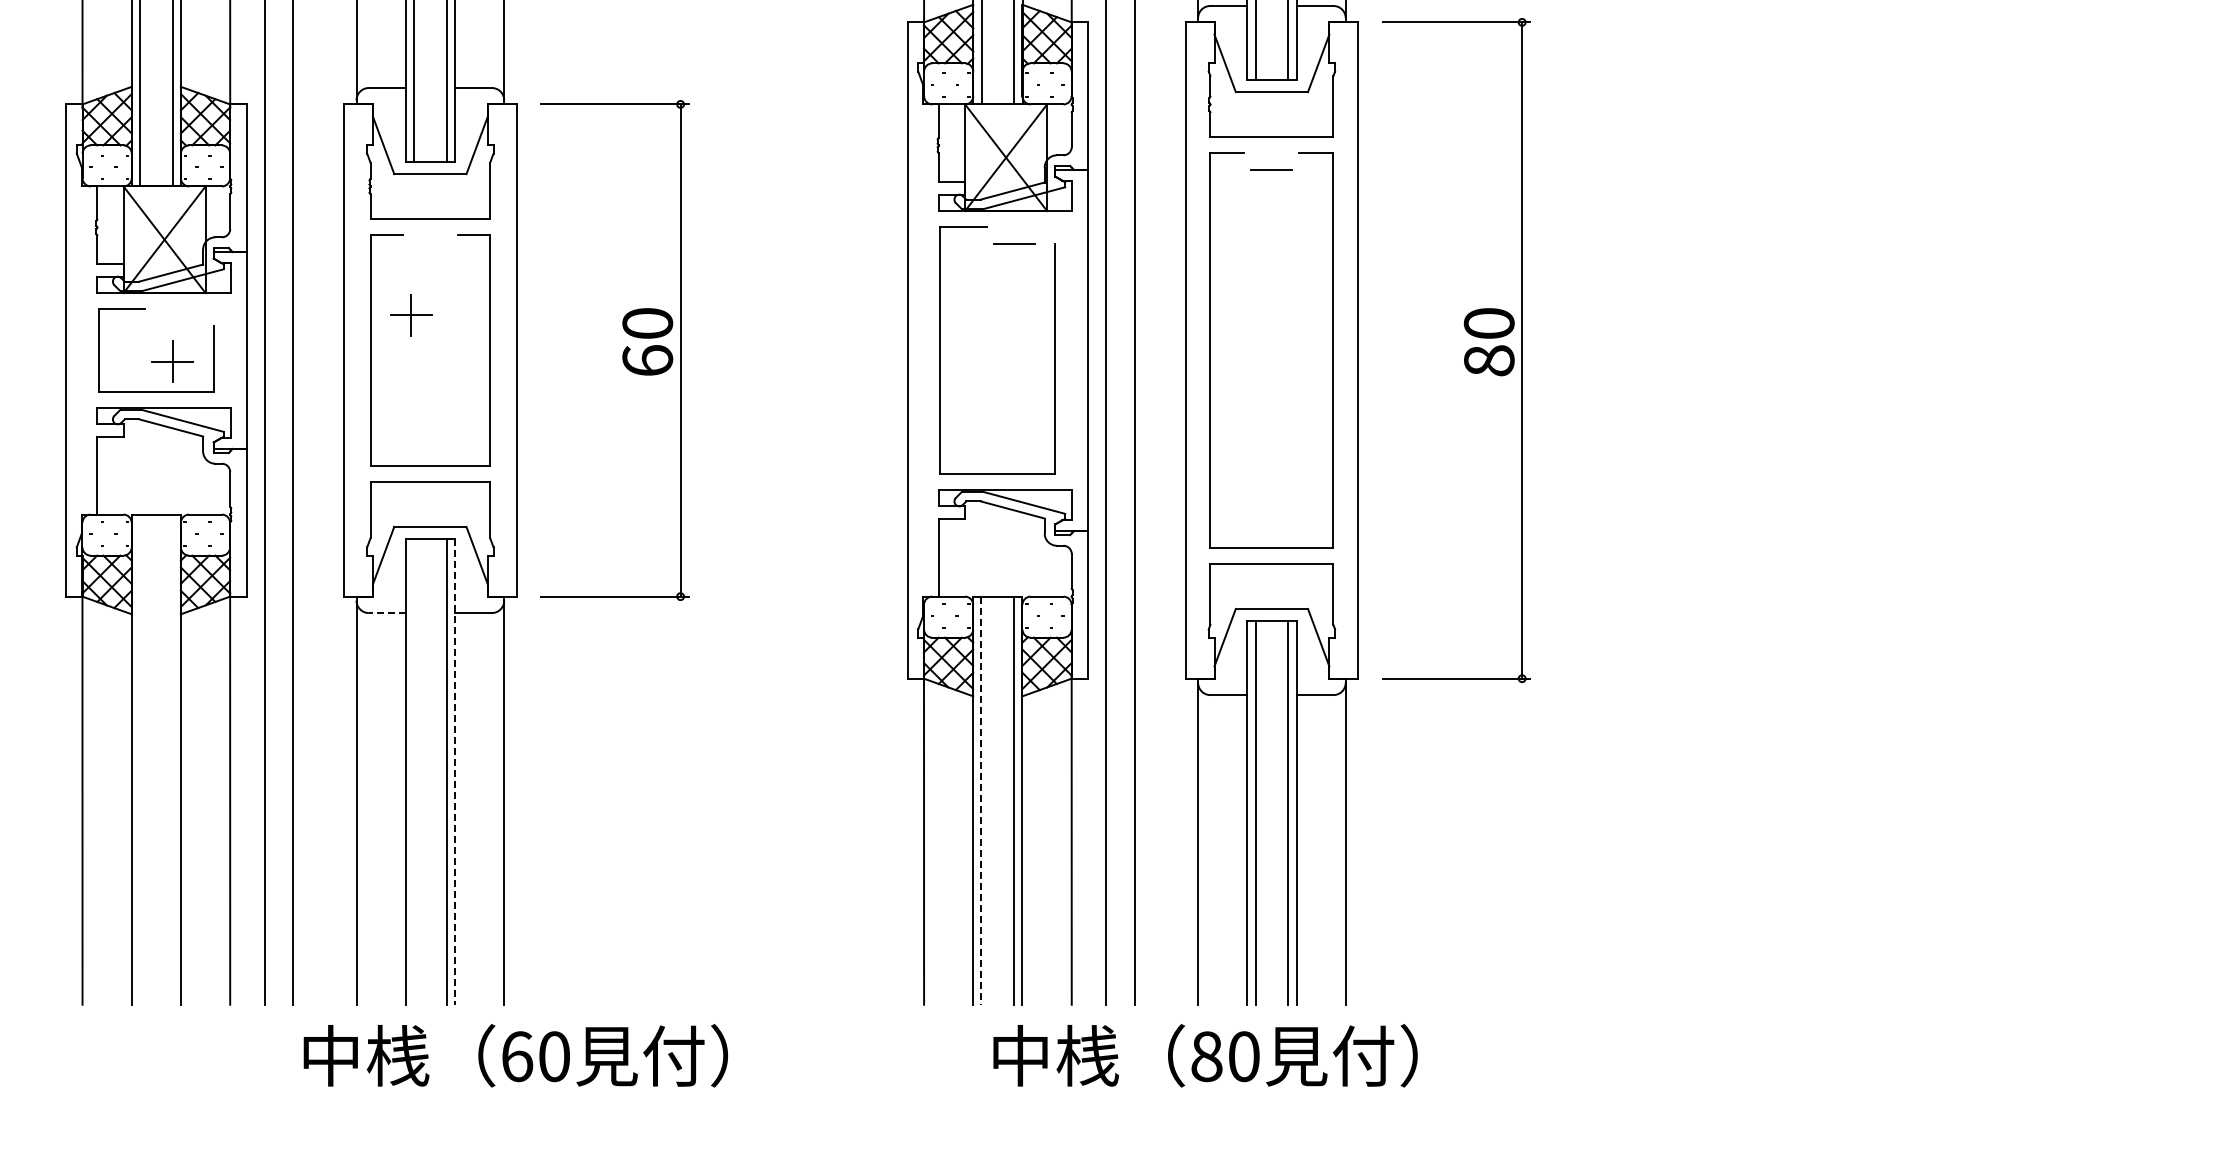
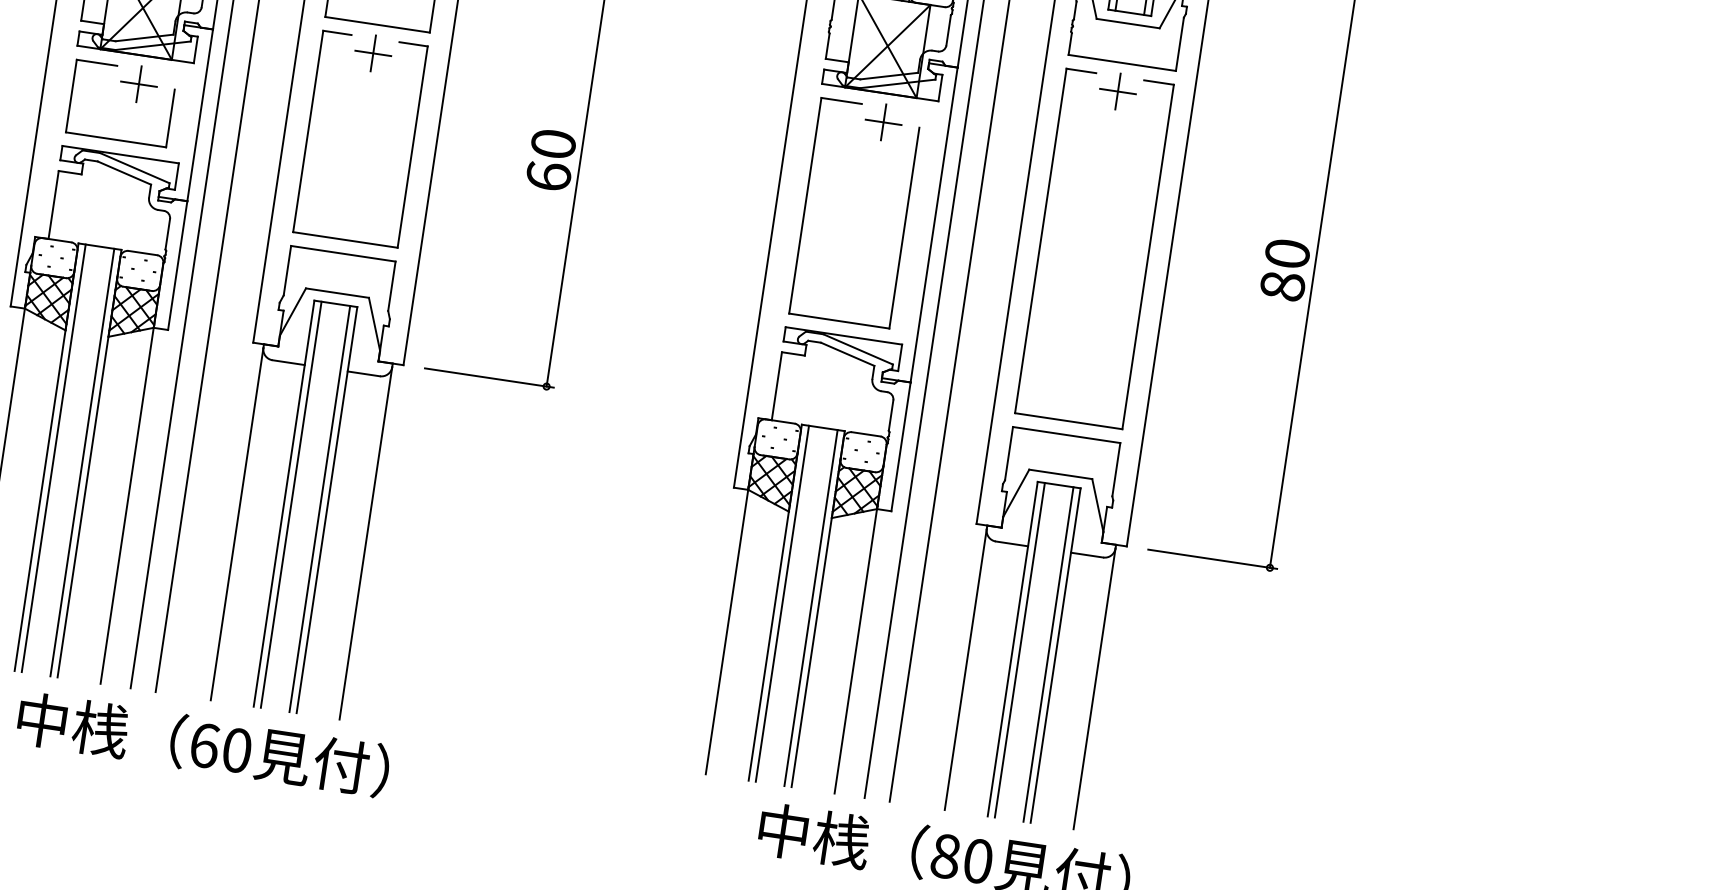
line: (1271, 169) -> (1117, 91), added
line: (1014, 243) -> (883, 122), added
part: (411, 315) -> (373, 53), moved
part: (172, 361) -> (138, 83), moved
line: (386, 613) -> (287, 362), dashed -> solid
line: (139, 759) -> (53, 458), added
line: (172, 759) -> (82, 462), added
line: (413, 771) -> (290, 504), added
line: (455, 772) -> (327, 510), dashed -> solid
line: (981, 801) -> (782, 604), dashed -> solid
text: (515, 1055) -> (203, 744), moved

